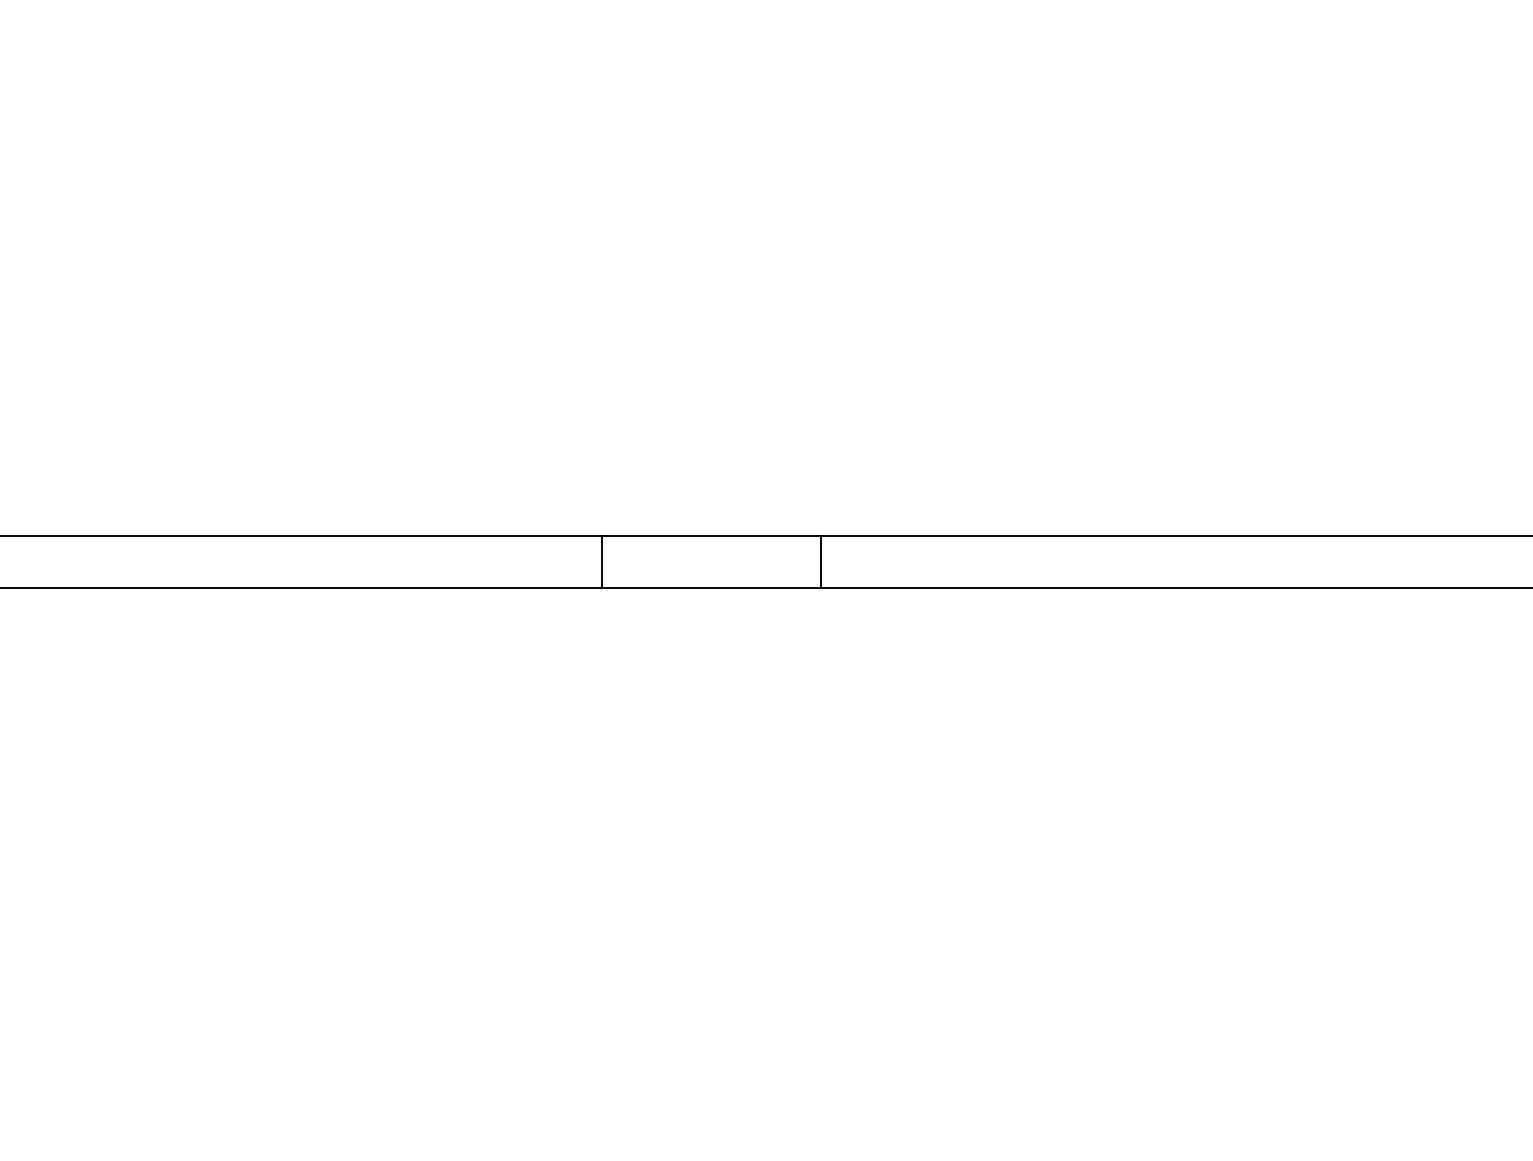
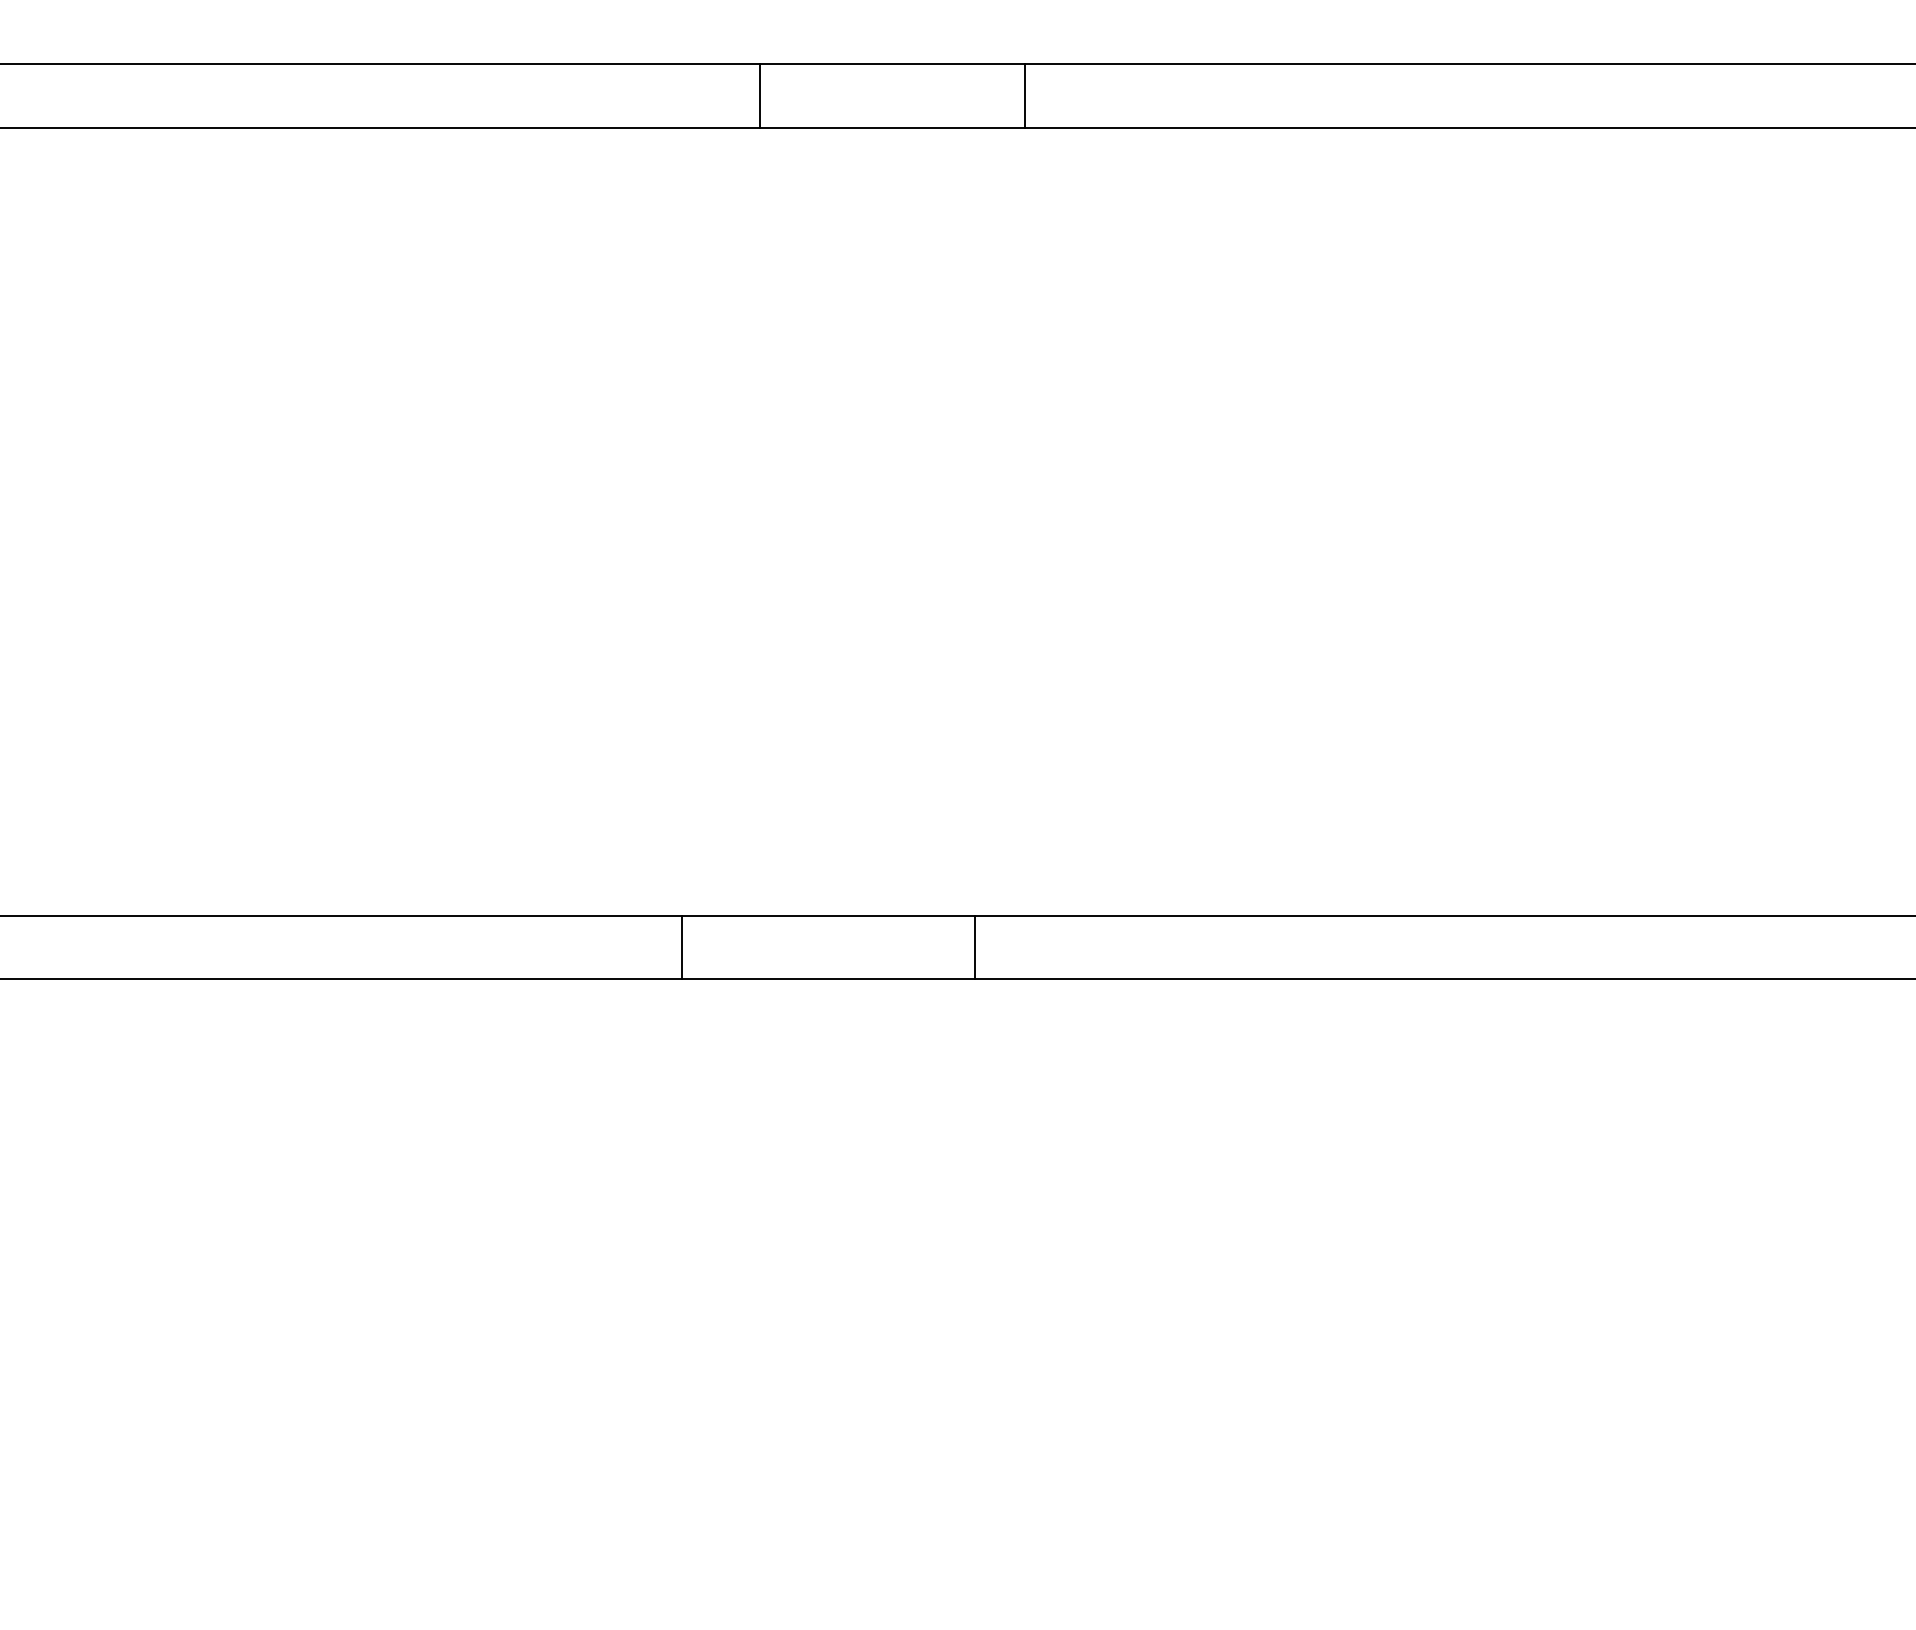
line: (602, 562) -> (681, 947), moved
line: (820, 562) -> (975, 947), moved

